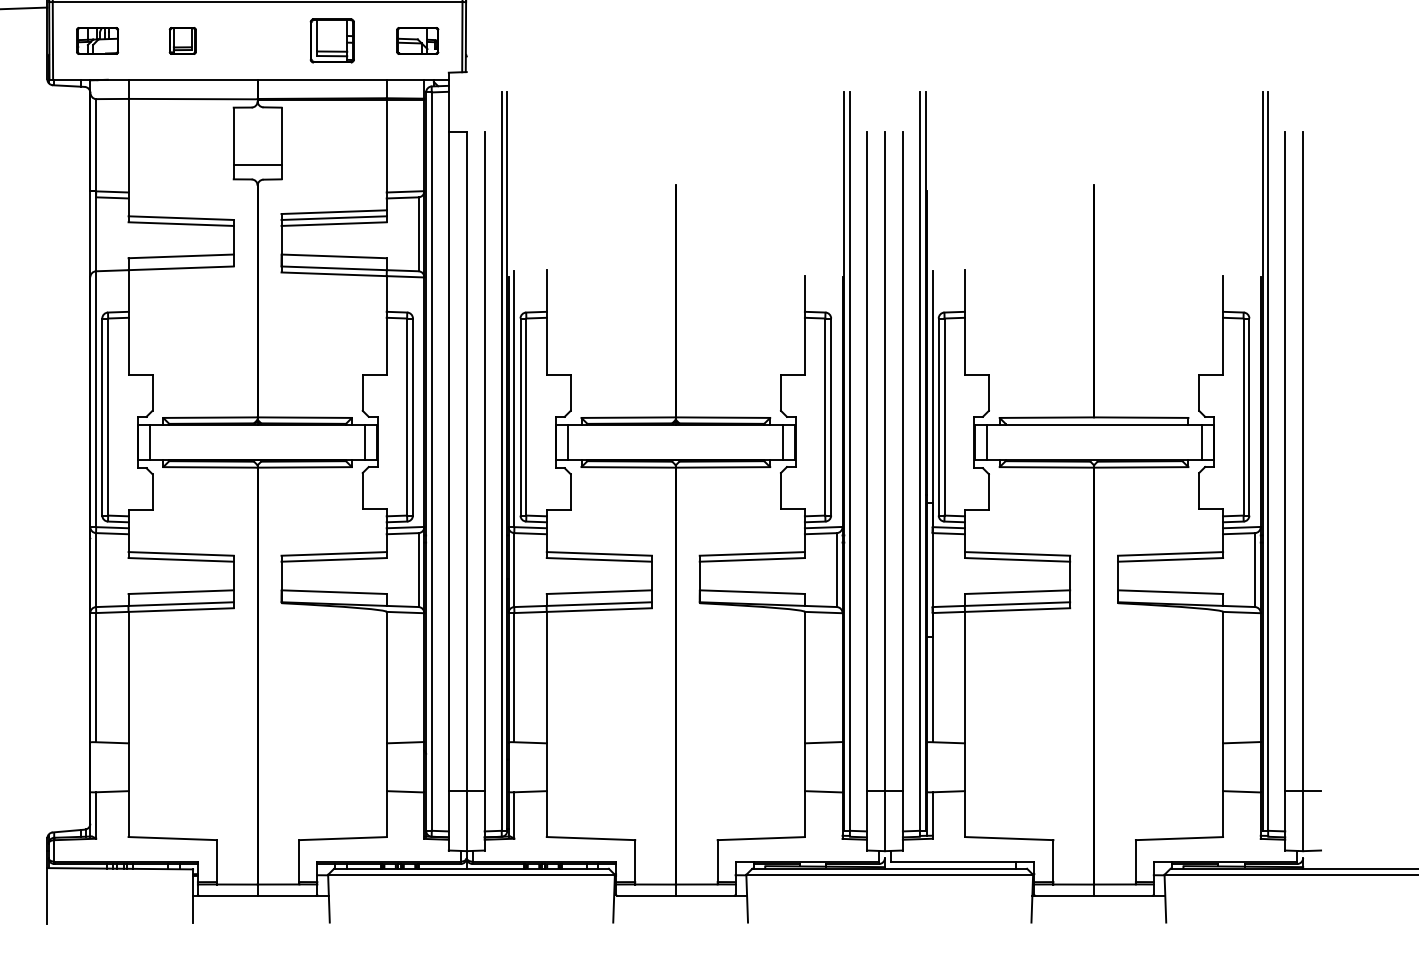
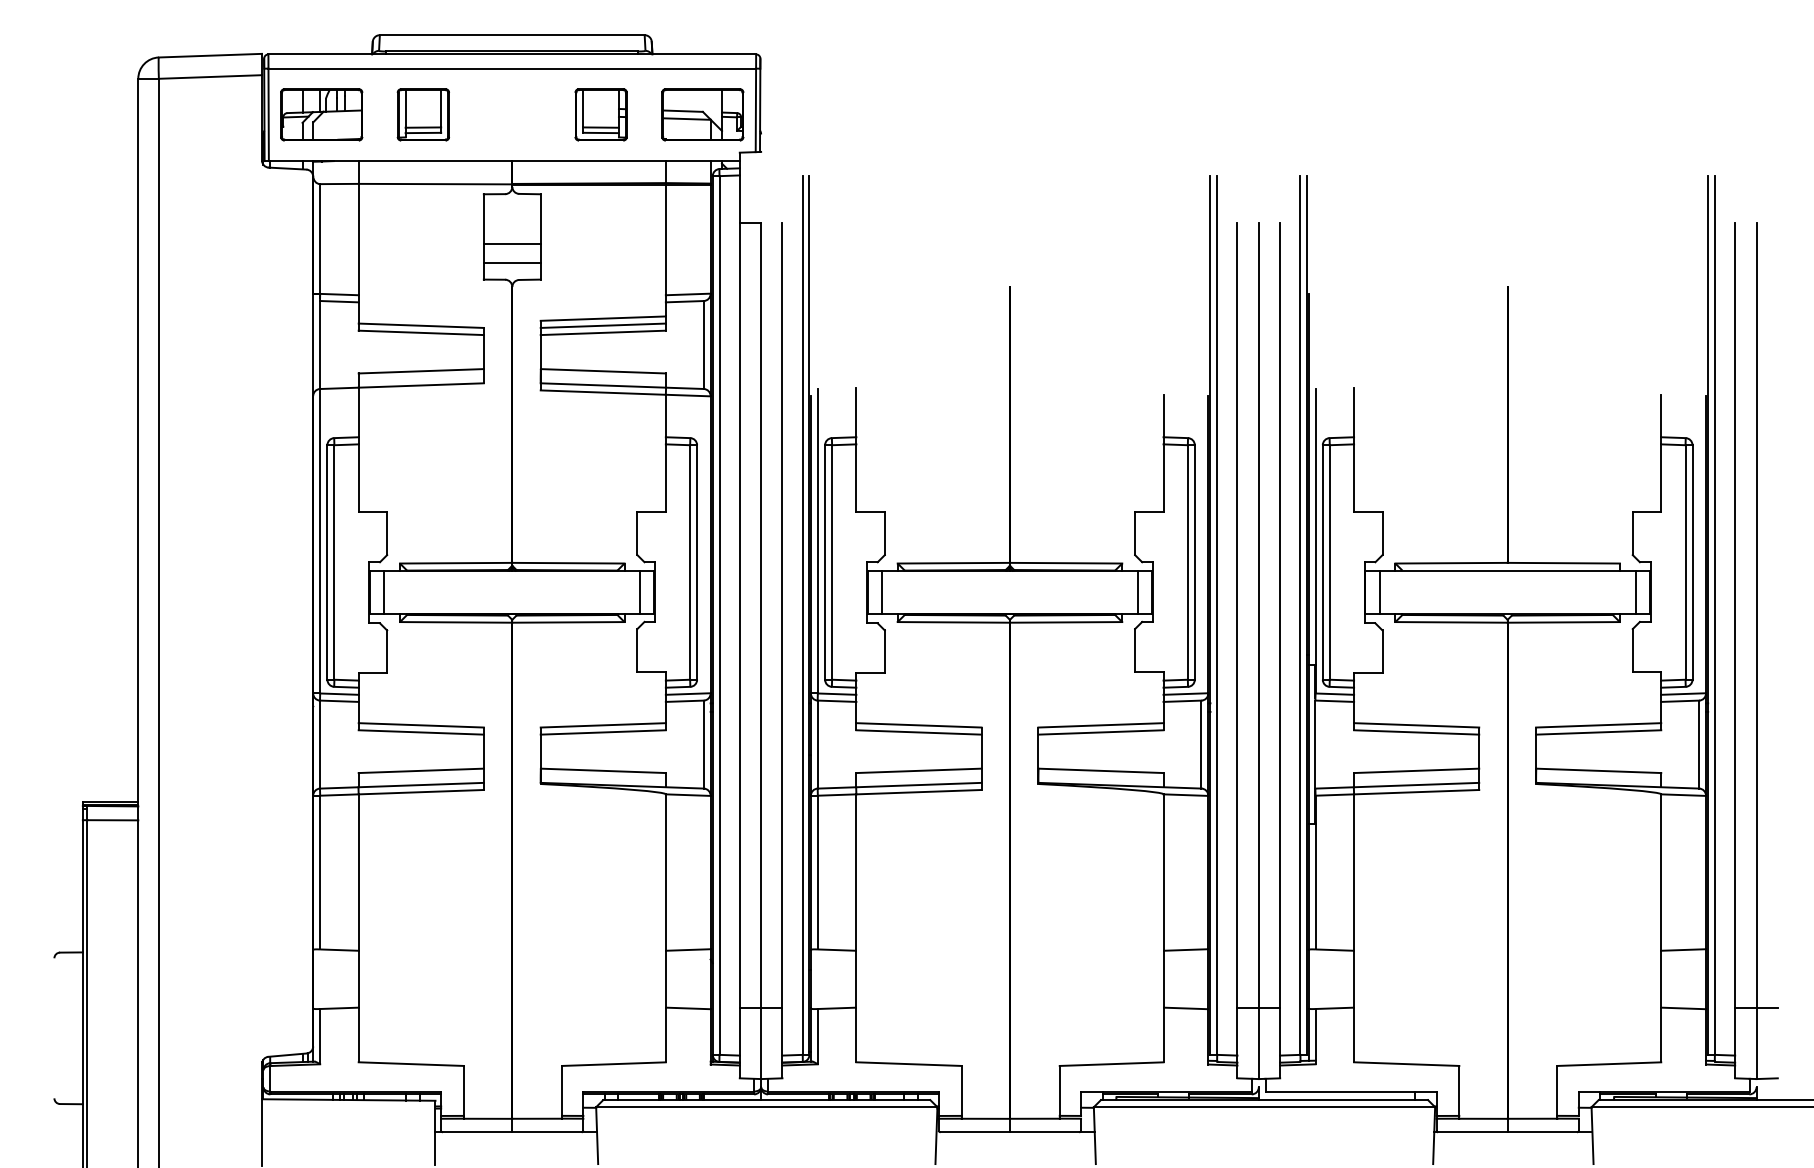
part: (97, 40) -> (321, 114), size x1.67
part: (182, 40) -> (422, 114), size x1.67
part: (417, 40) -> (702, 114), size x1.67
line: (256, 149) -> (511, 244), added

